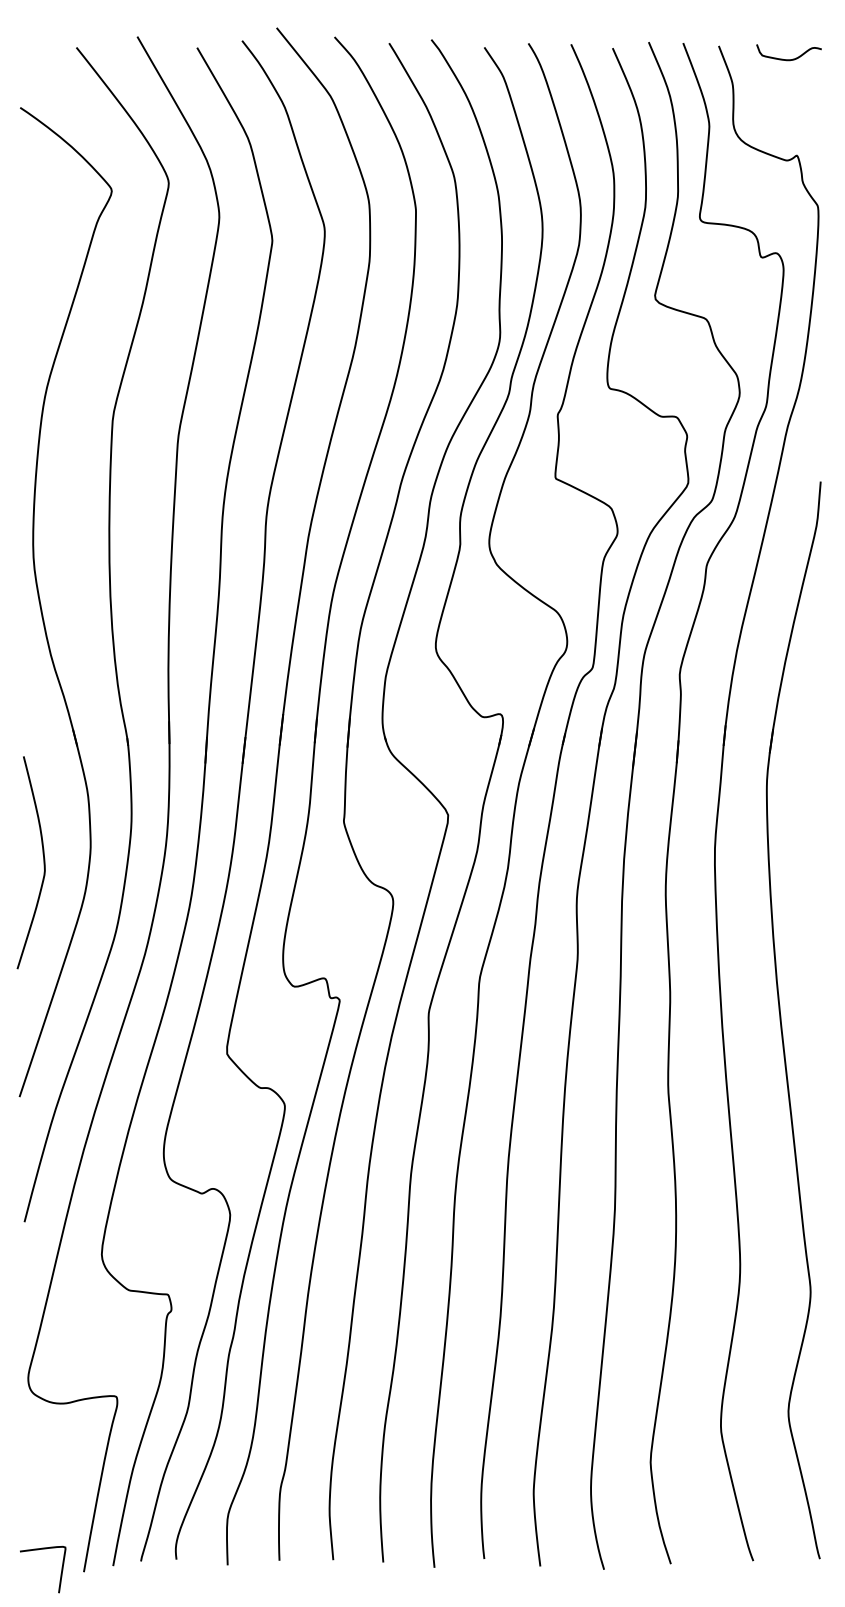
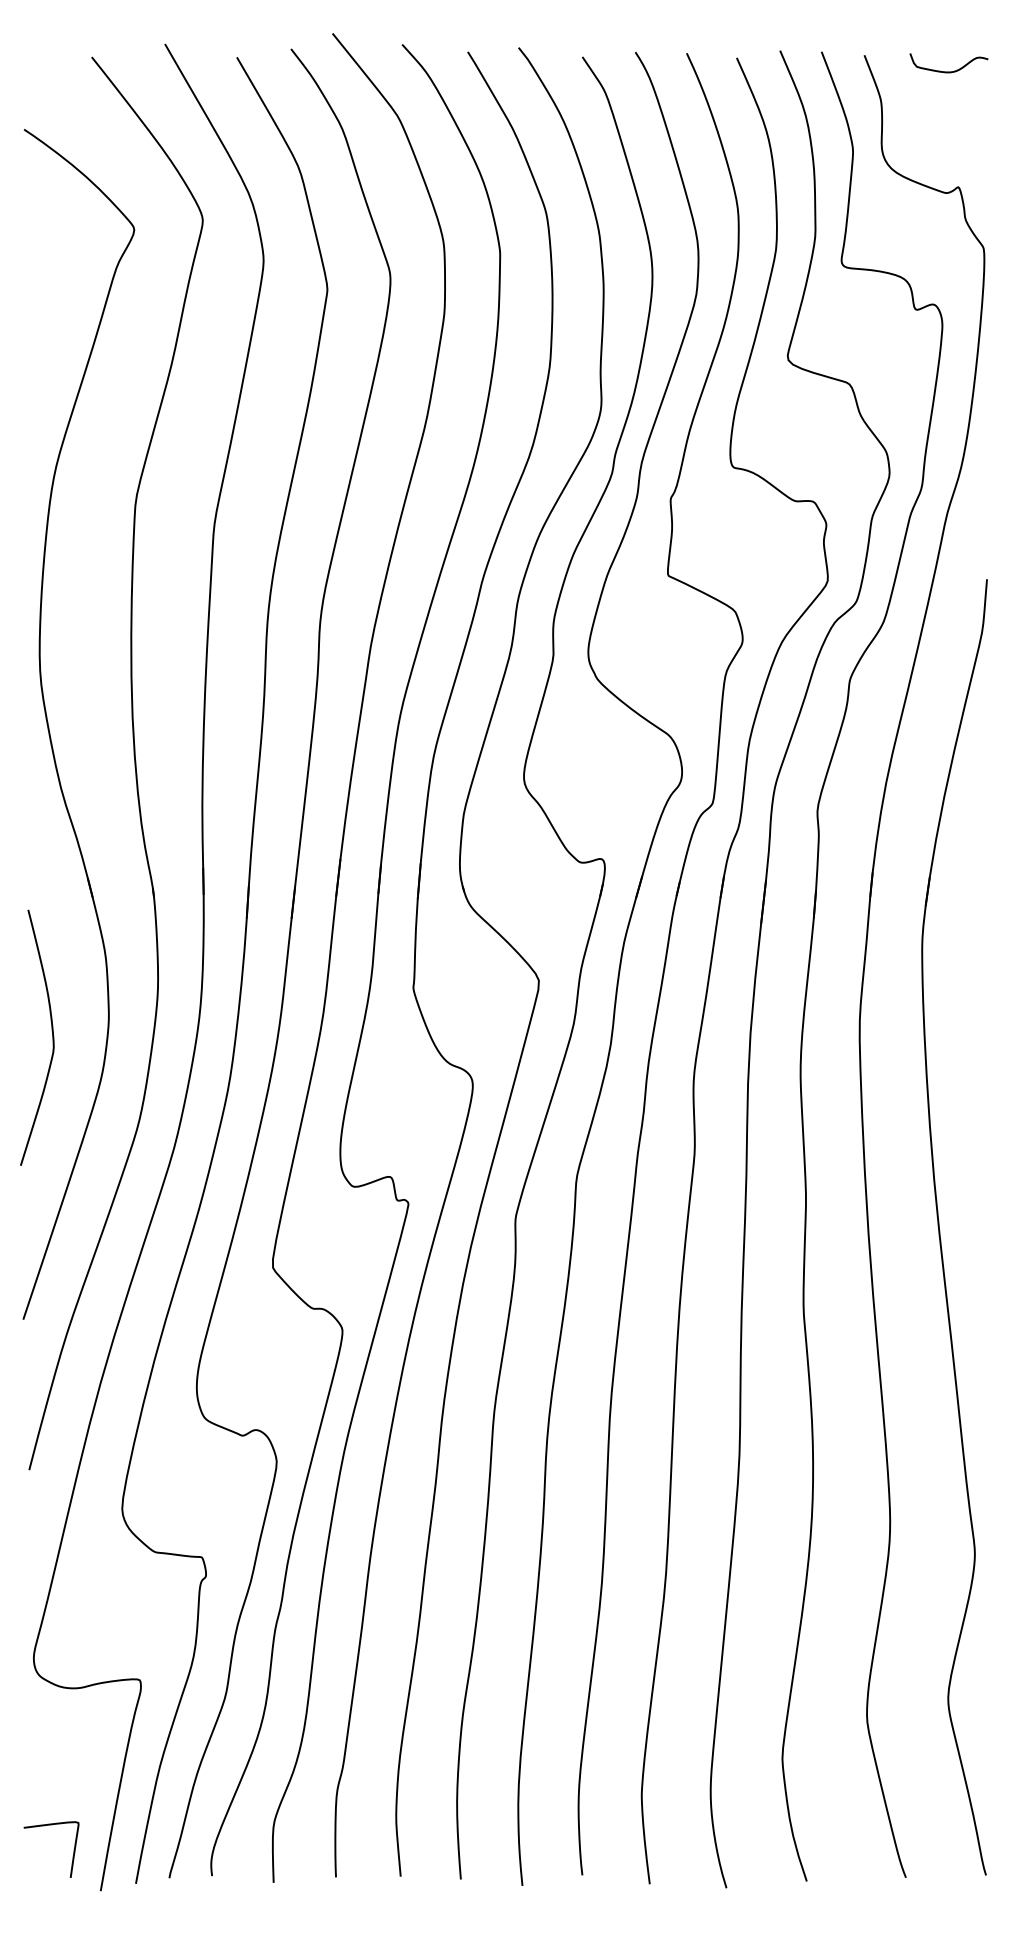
curve: (60, 1573) -> (72, 1854), moved

